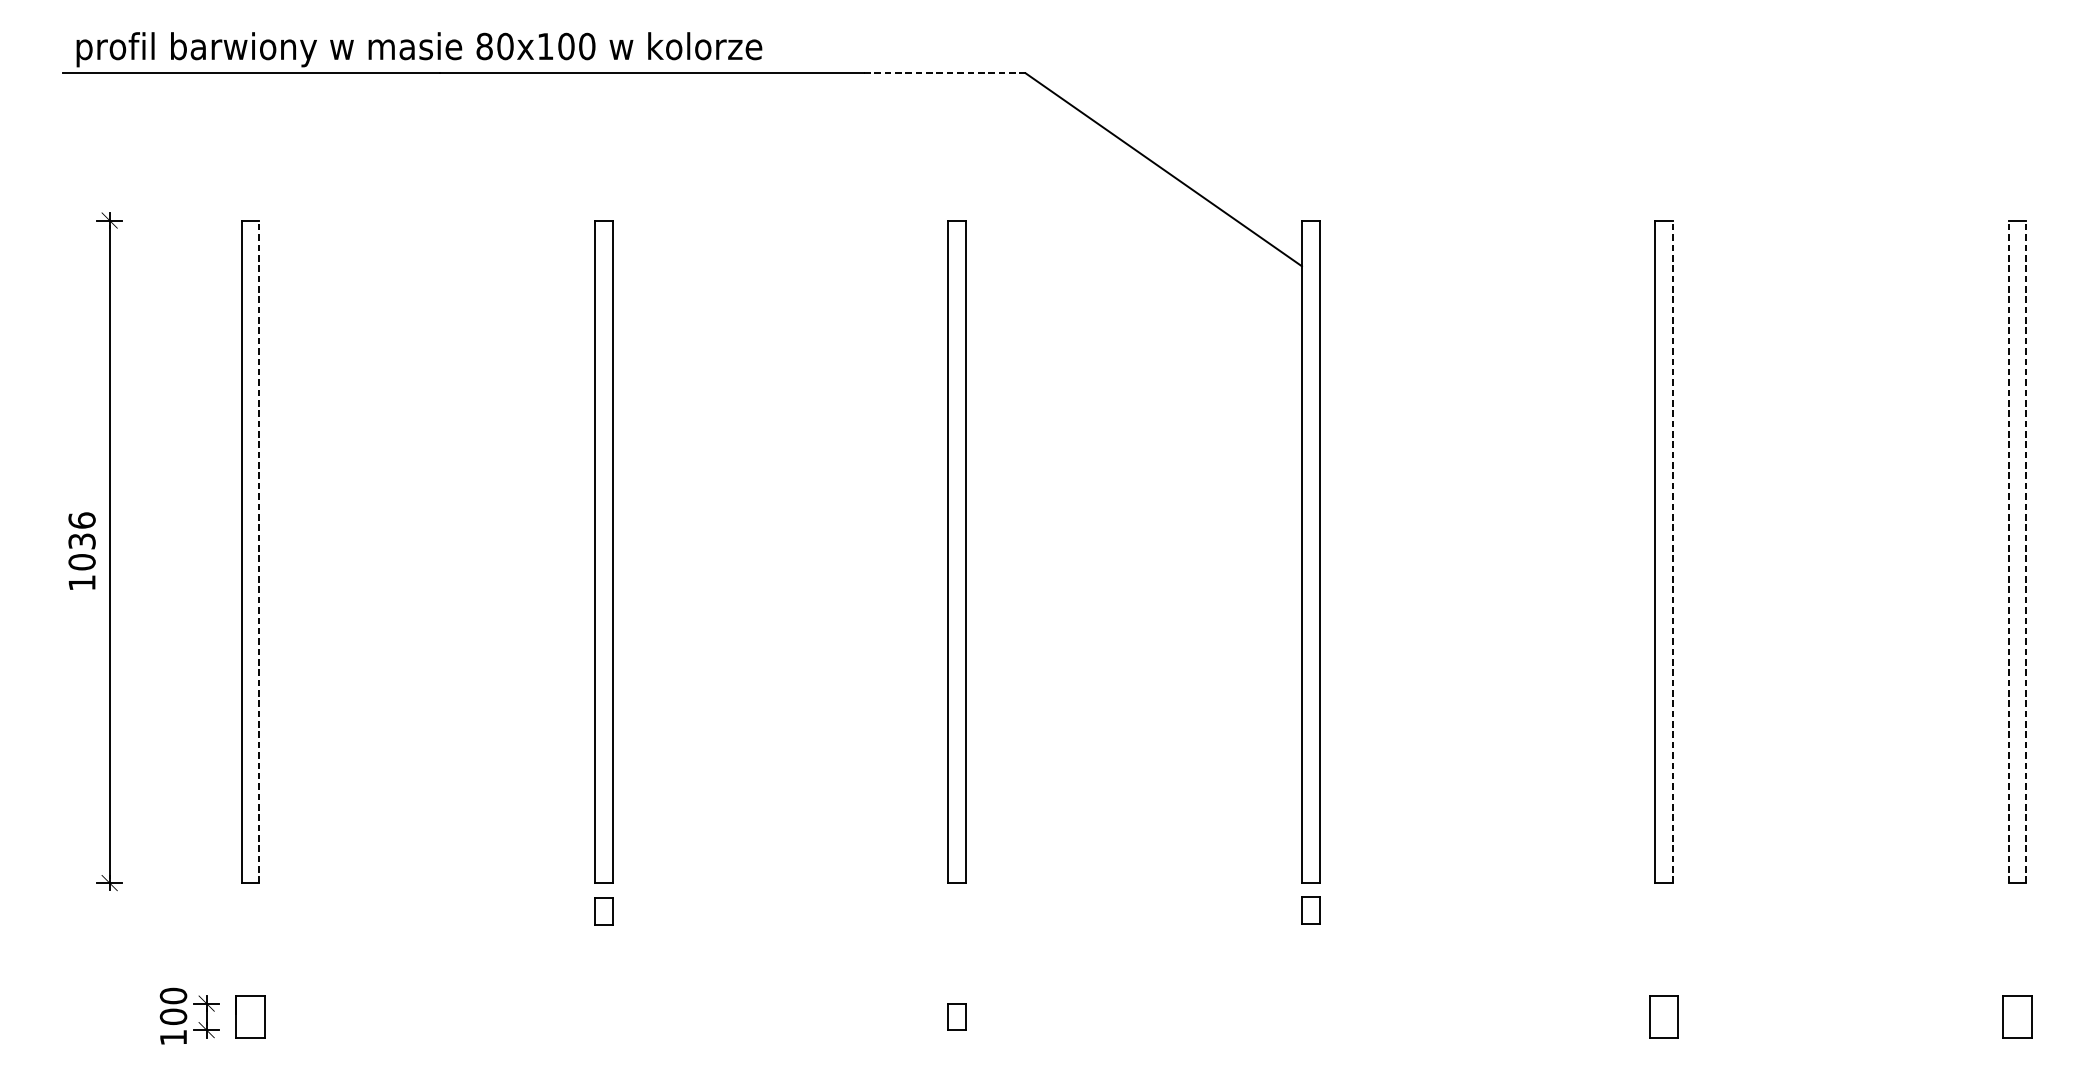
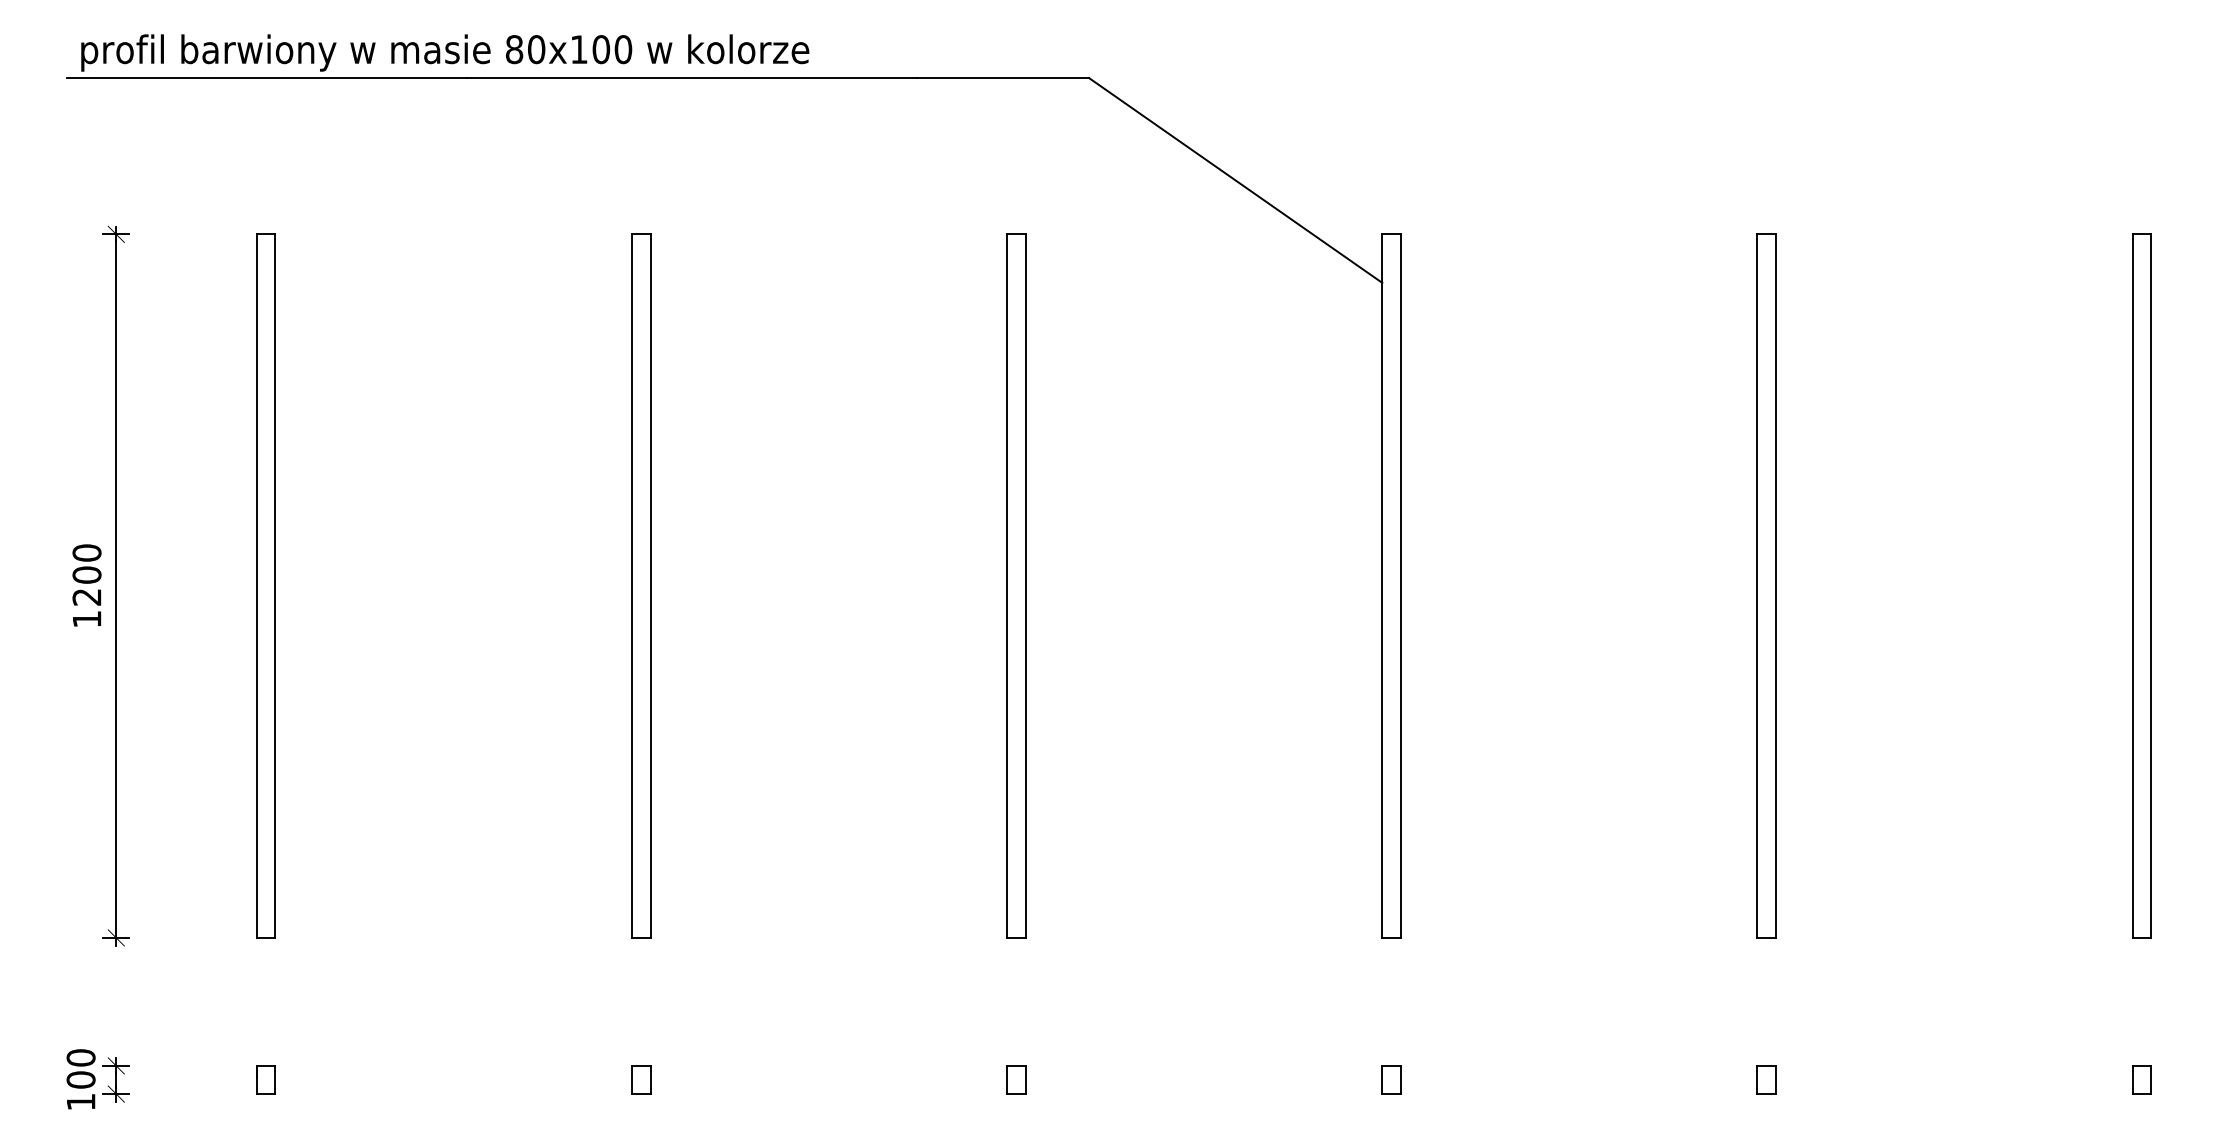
line: (945, 73) -> (1003, 78), dashed -> solid
text: (81, 540) -> (86, 574), 1036 -> 1200
line: (259, 552) -> (275, 586), dashed -> solid
line: (1673, 552) -> (1776, 586), dashed -> solid
line: (2008, 552) -> (2132, 586), dashed -> solid
line: (2026, 552) -> (2151, 586), dashed -> solid
part: (1310, 909) -> (1391, 1079), moved
part: (604, 910) -> (641, 1079), moved
part: (188, 1016) -> (97, 1079), moved
part: (250, 1016) -> (265, 1079), size x0.62
part: (1663, 1016) -> (1766, 1079), size x0.62
part: (2016, 1016) -> (2141, 1079), size x0.62

